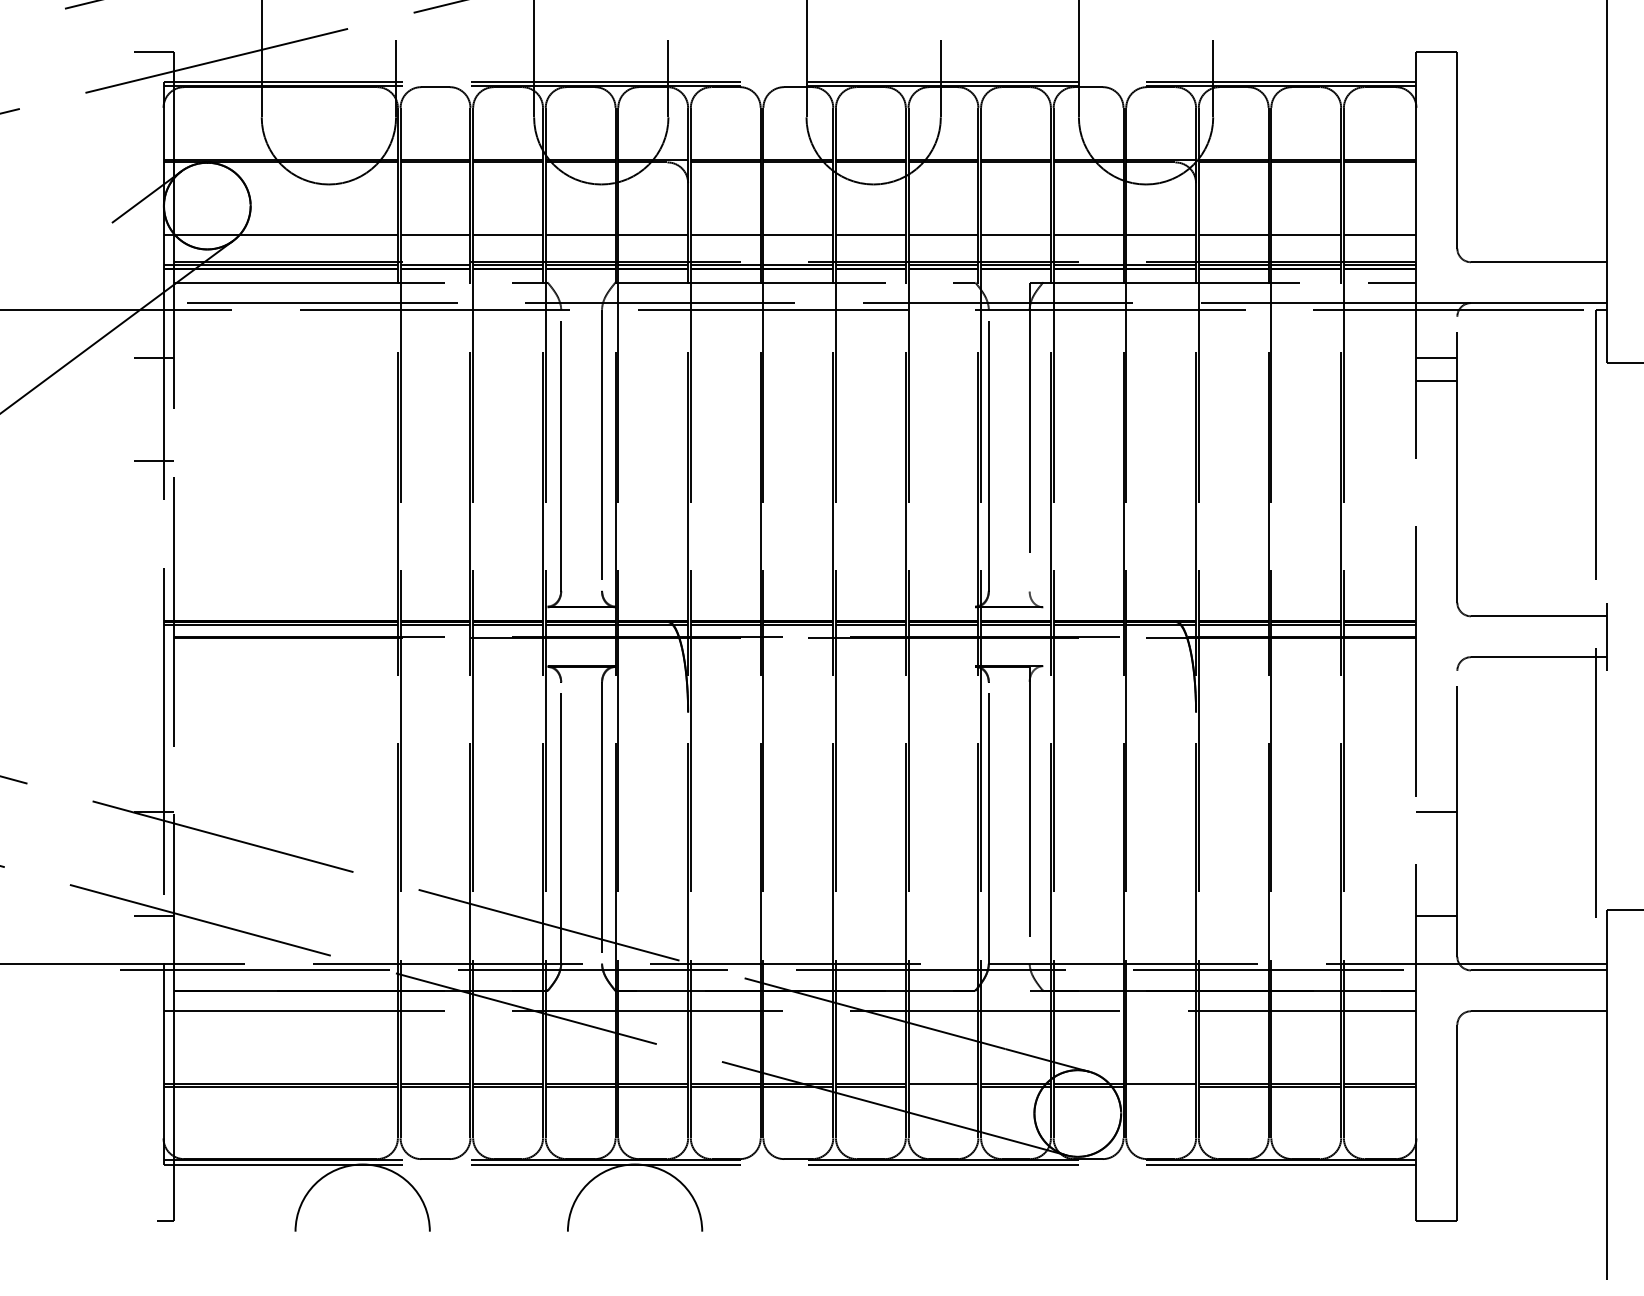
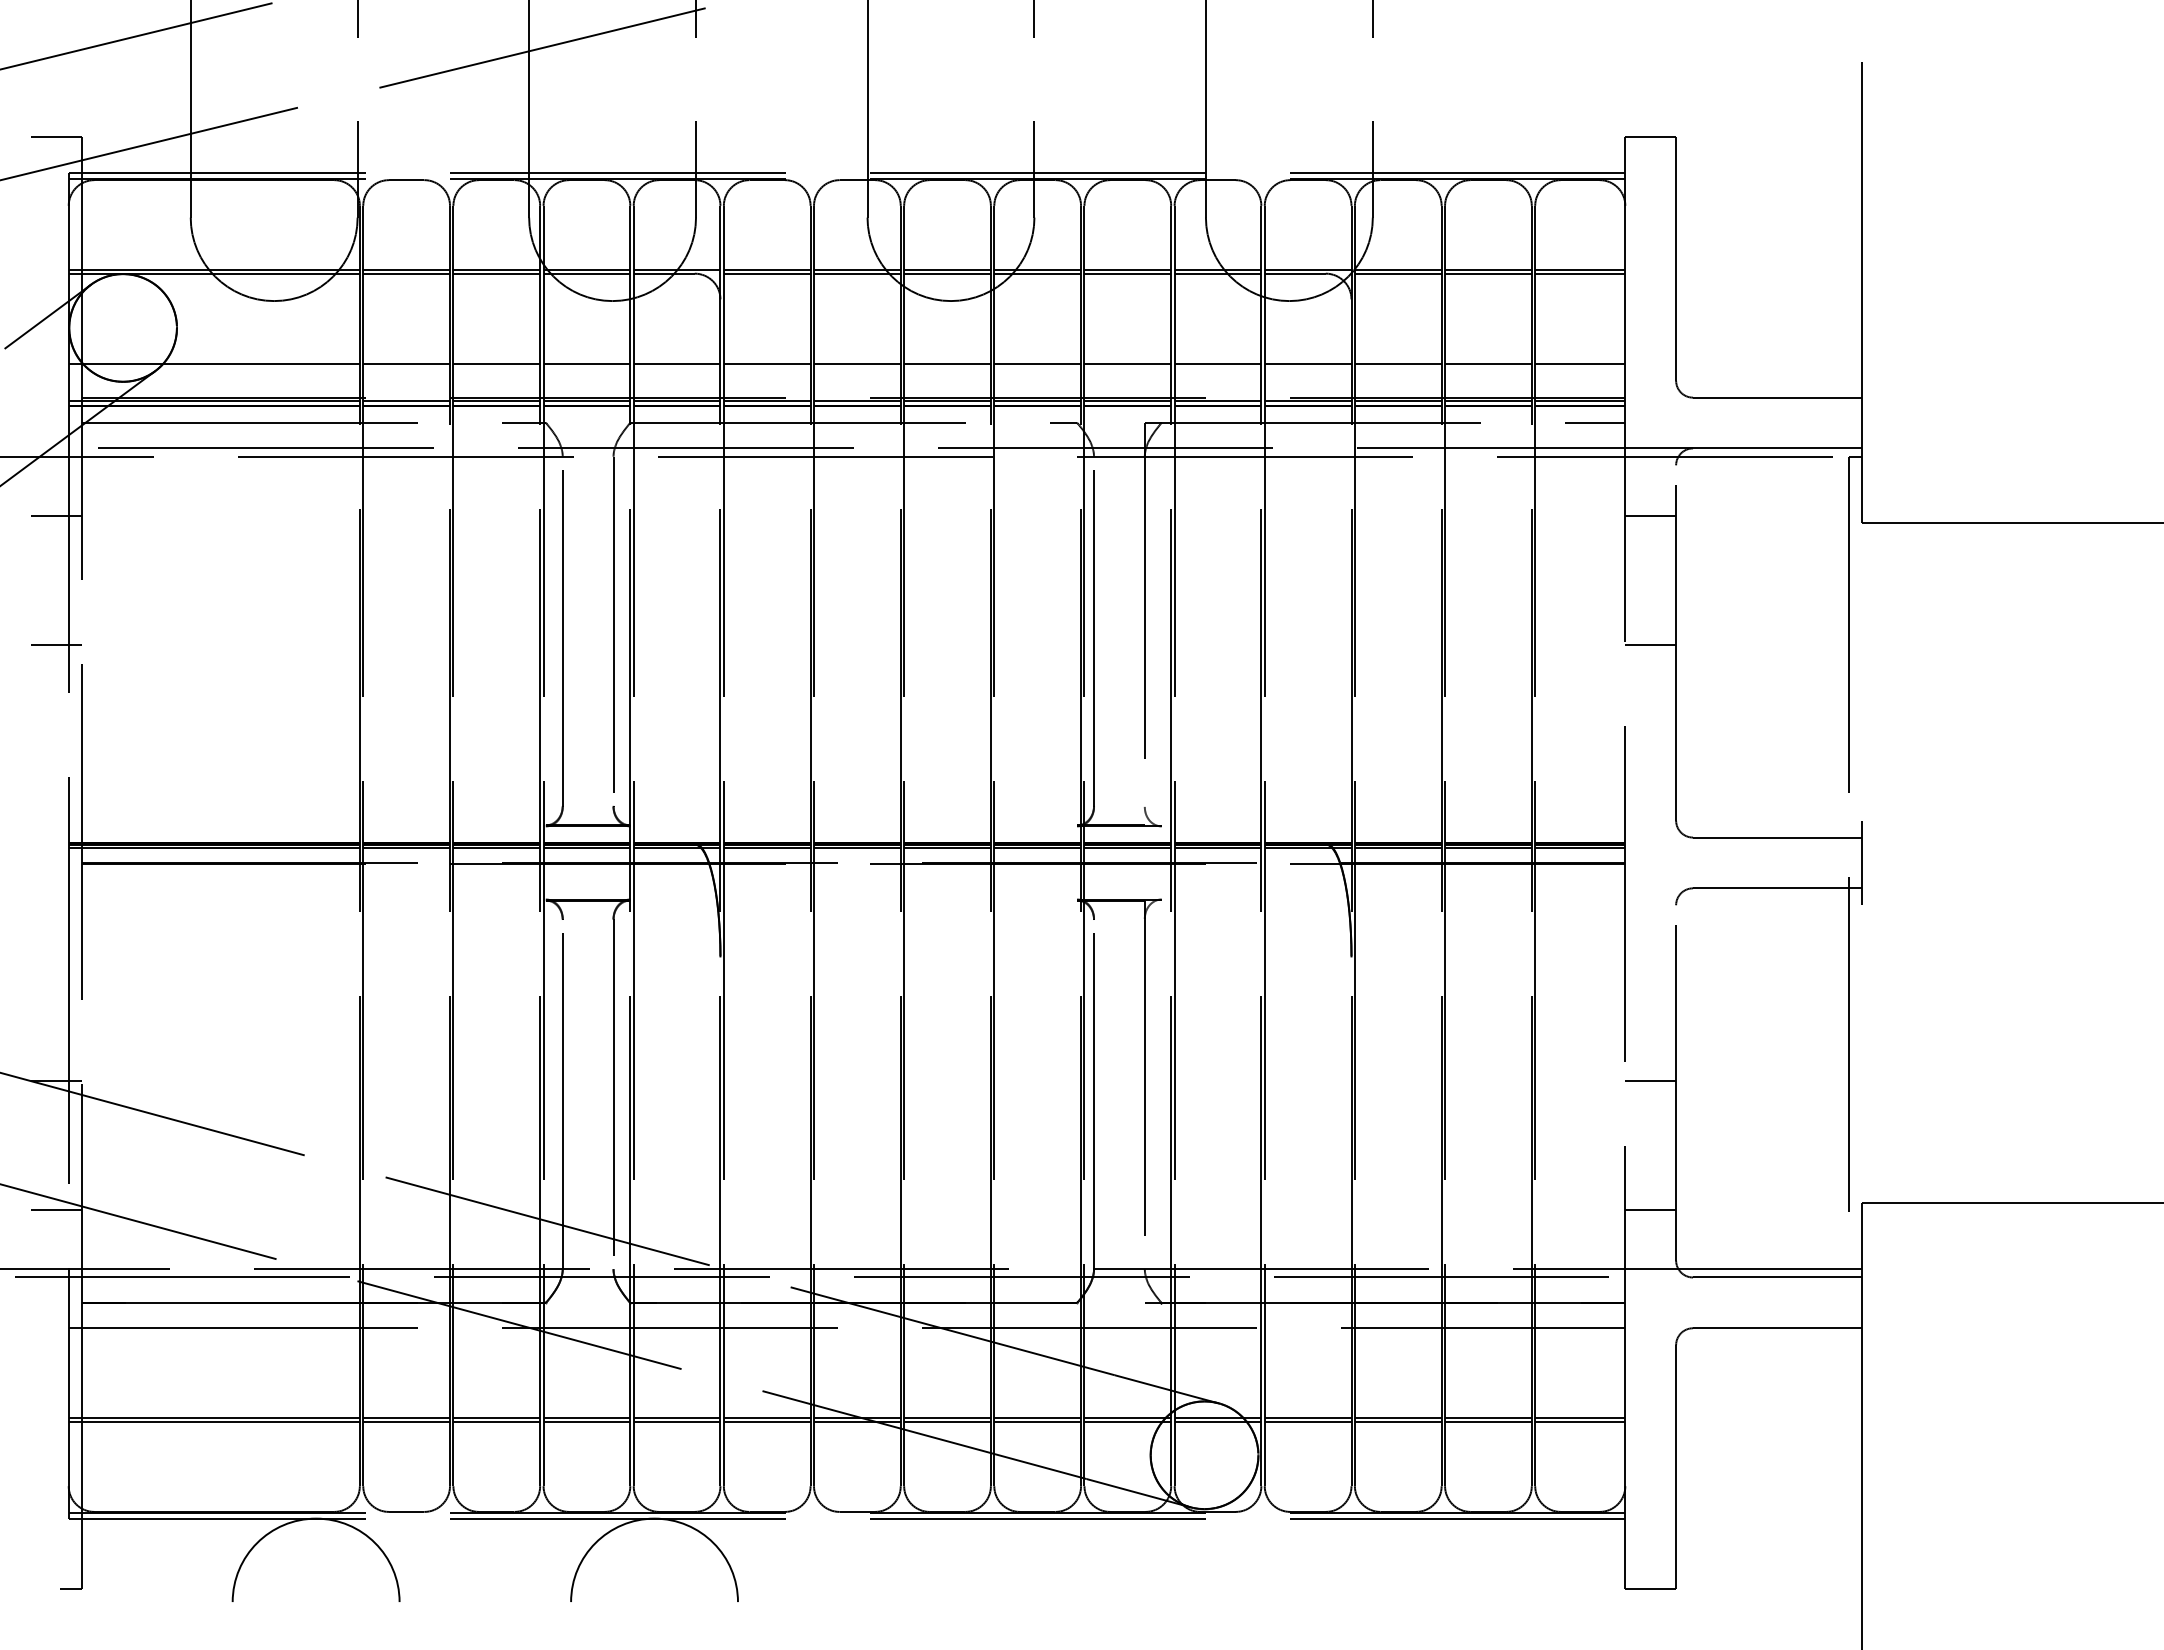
line: (1436, 381) -> (1650, 644), moved
line: (943, 1086) -> (1037, 1421), added
line: (1160, 1086) -> (1307, 1421), added

